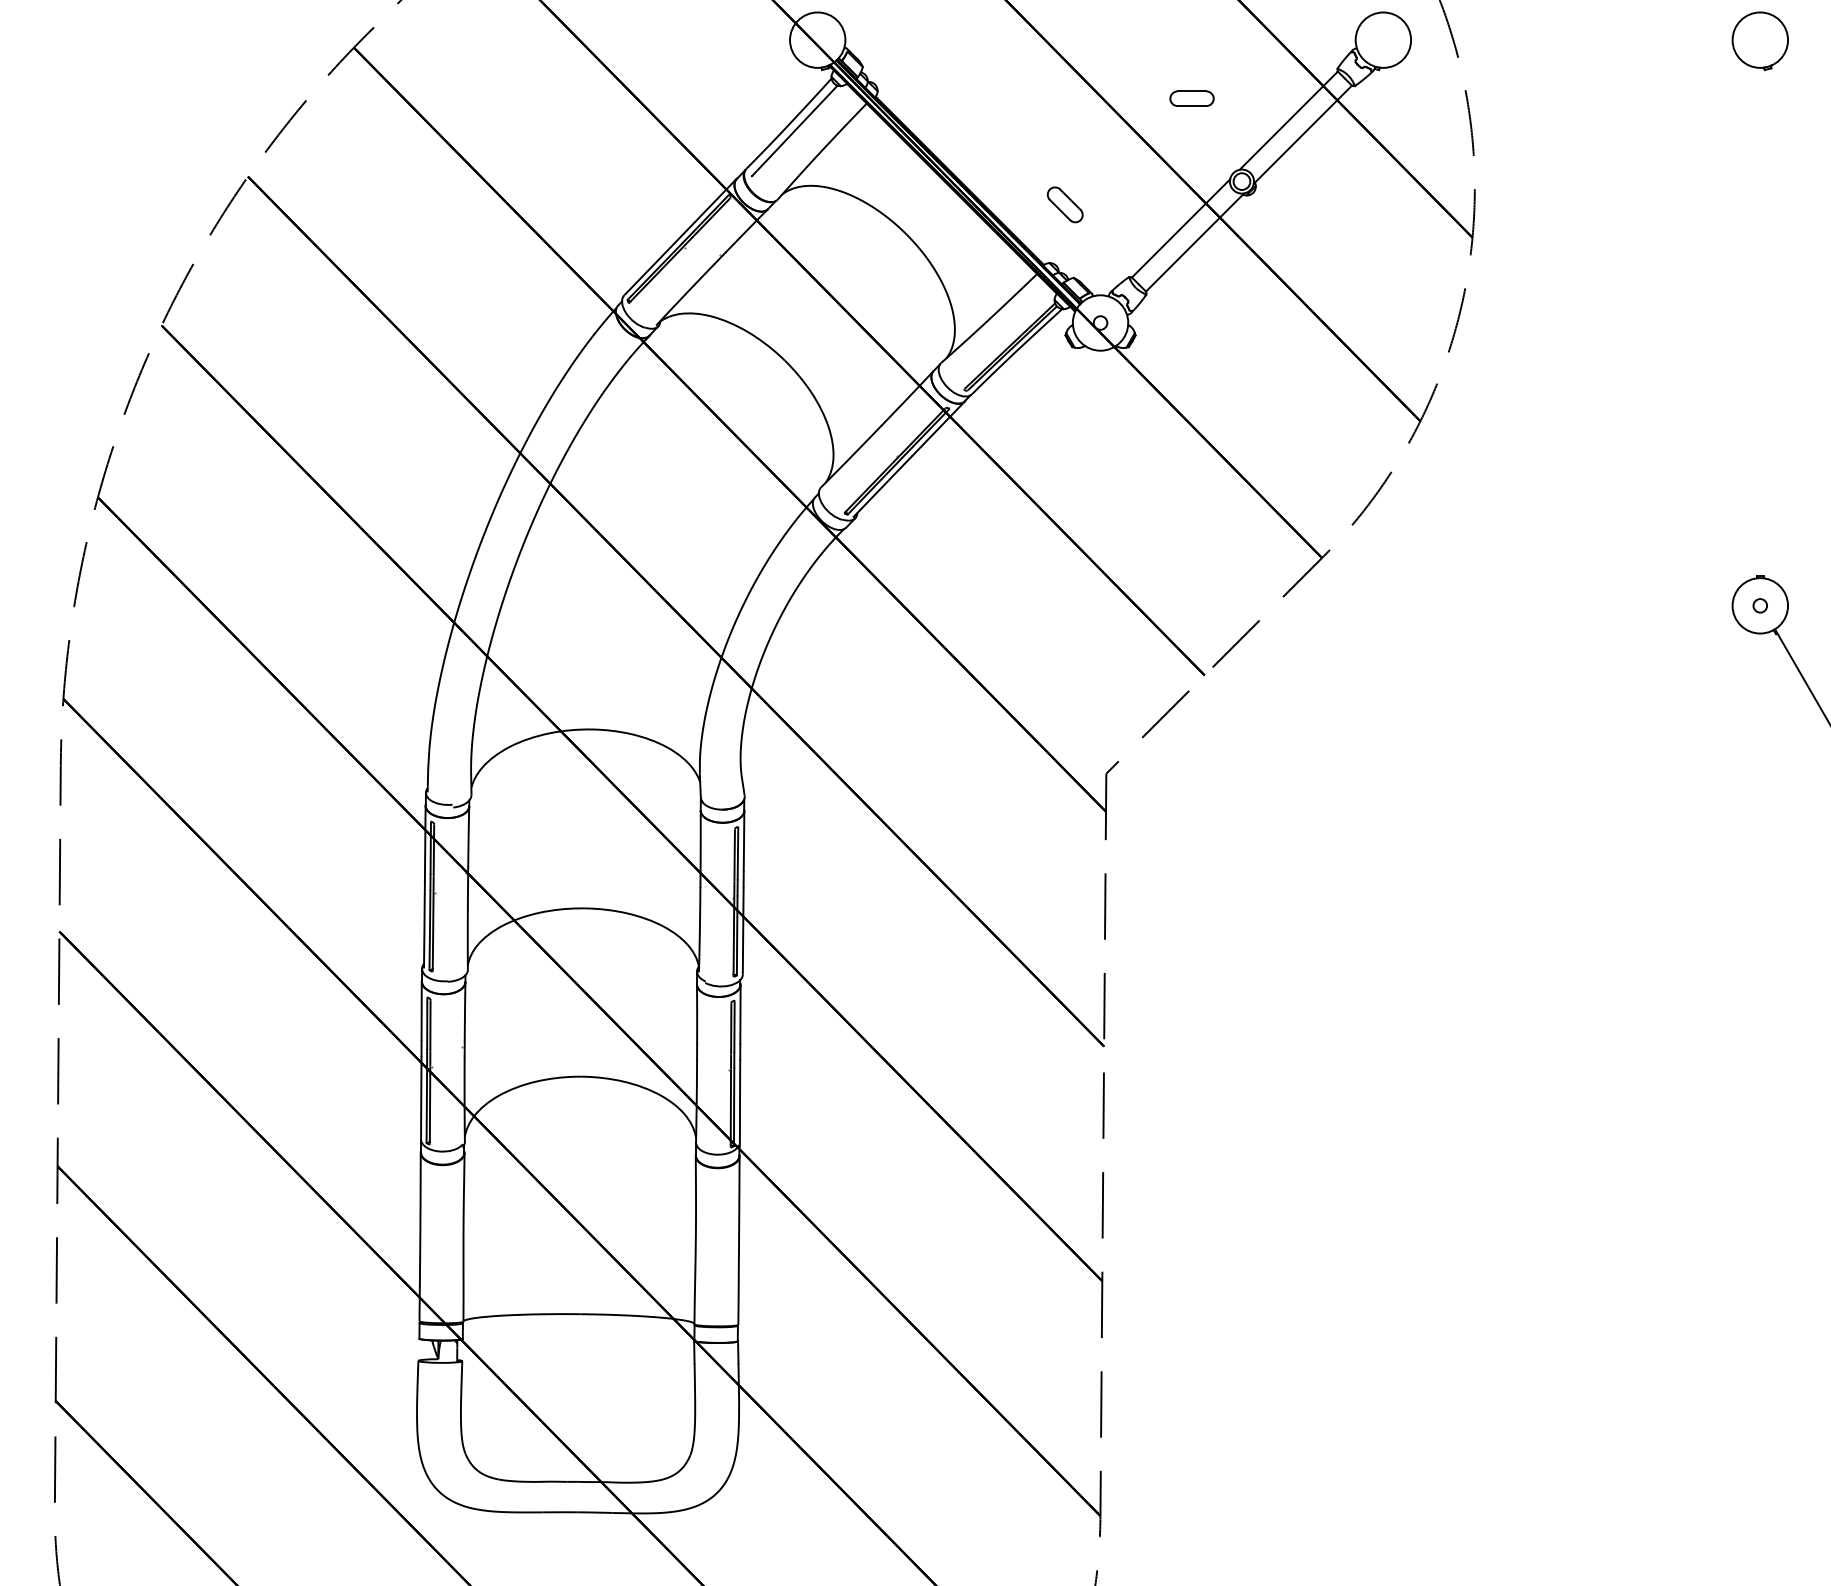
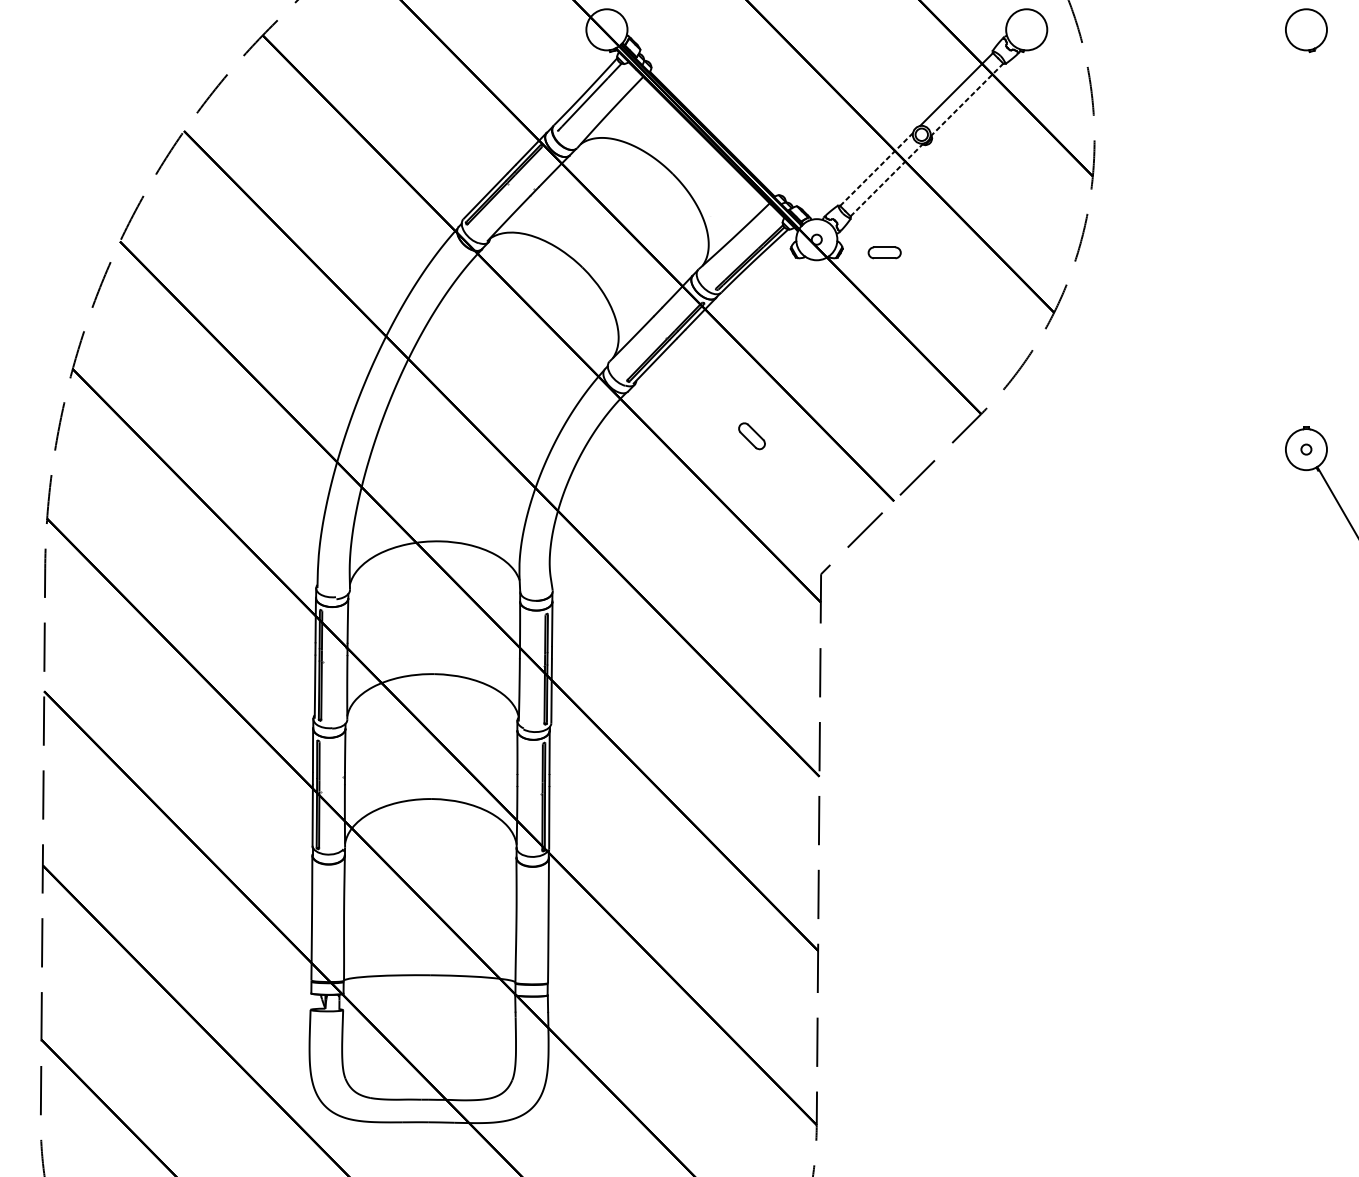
part: (1191, 98) -> (884, 252), moved
line: (1303, 134) -> (967, 99), solid -> dashed
part: (1065, 204) -> (752, 435), moved
line: (1181, 228) -> (876, 169), solid -> dashed
line: (1195, 242) -> (887, 179), solid -> dashed

